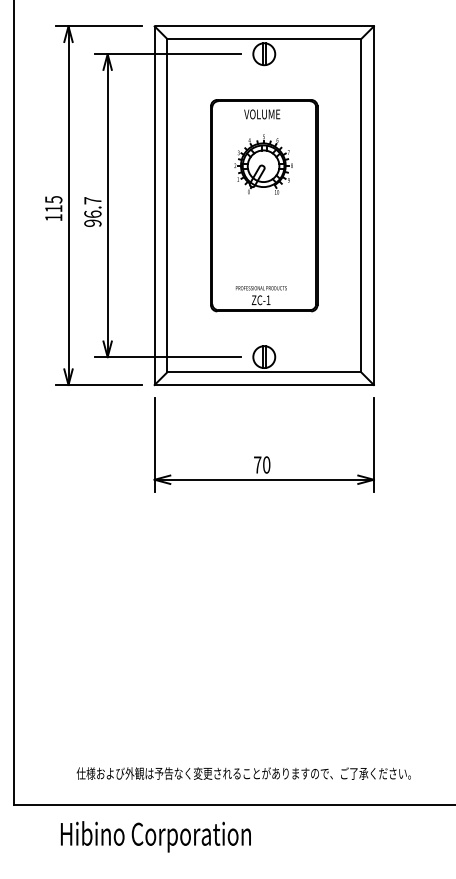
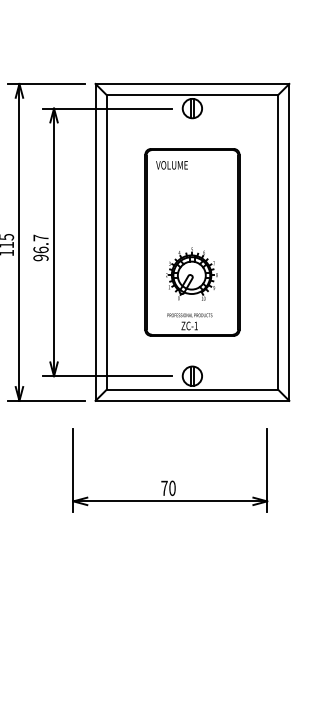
text: (262, 114) -> (172, 165), moved
part: (263, 164) -> (191, 274), moved
part: (261, 456) -> (167, 480), moved

